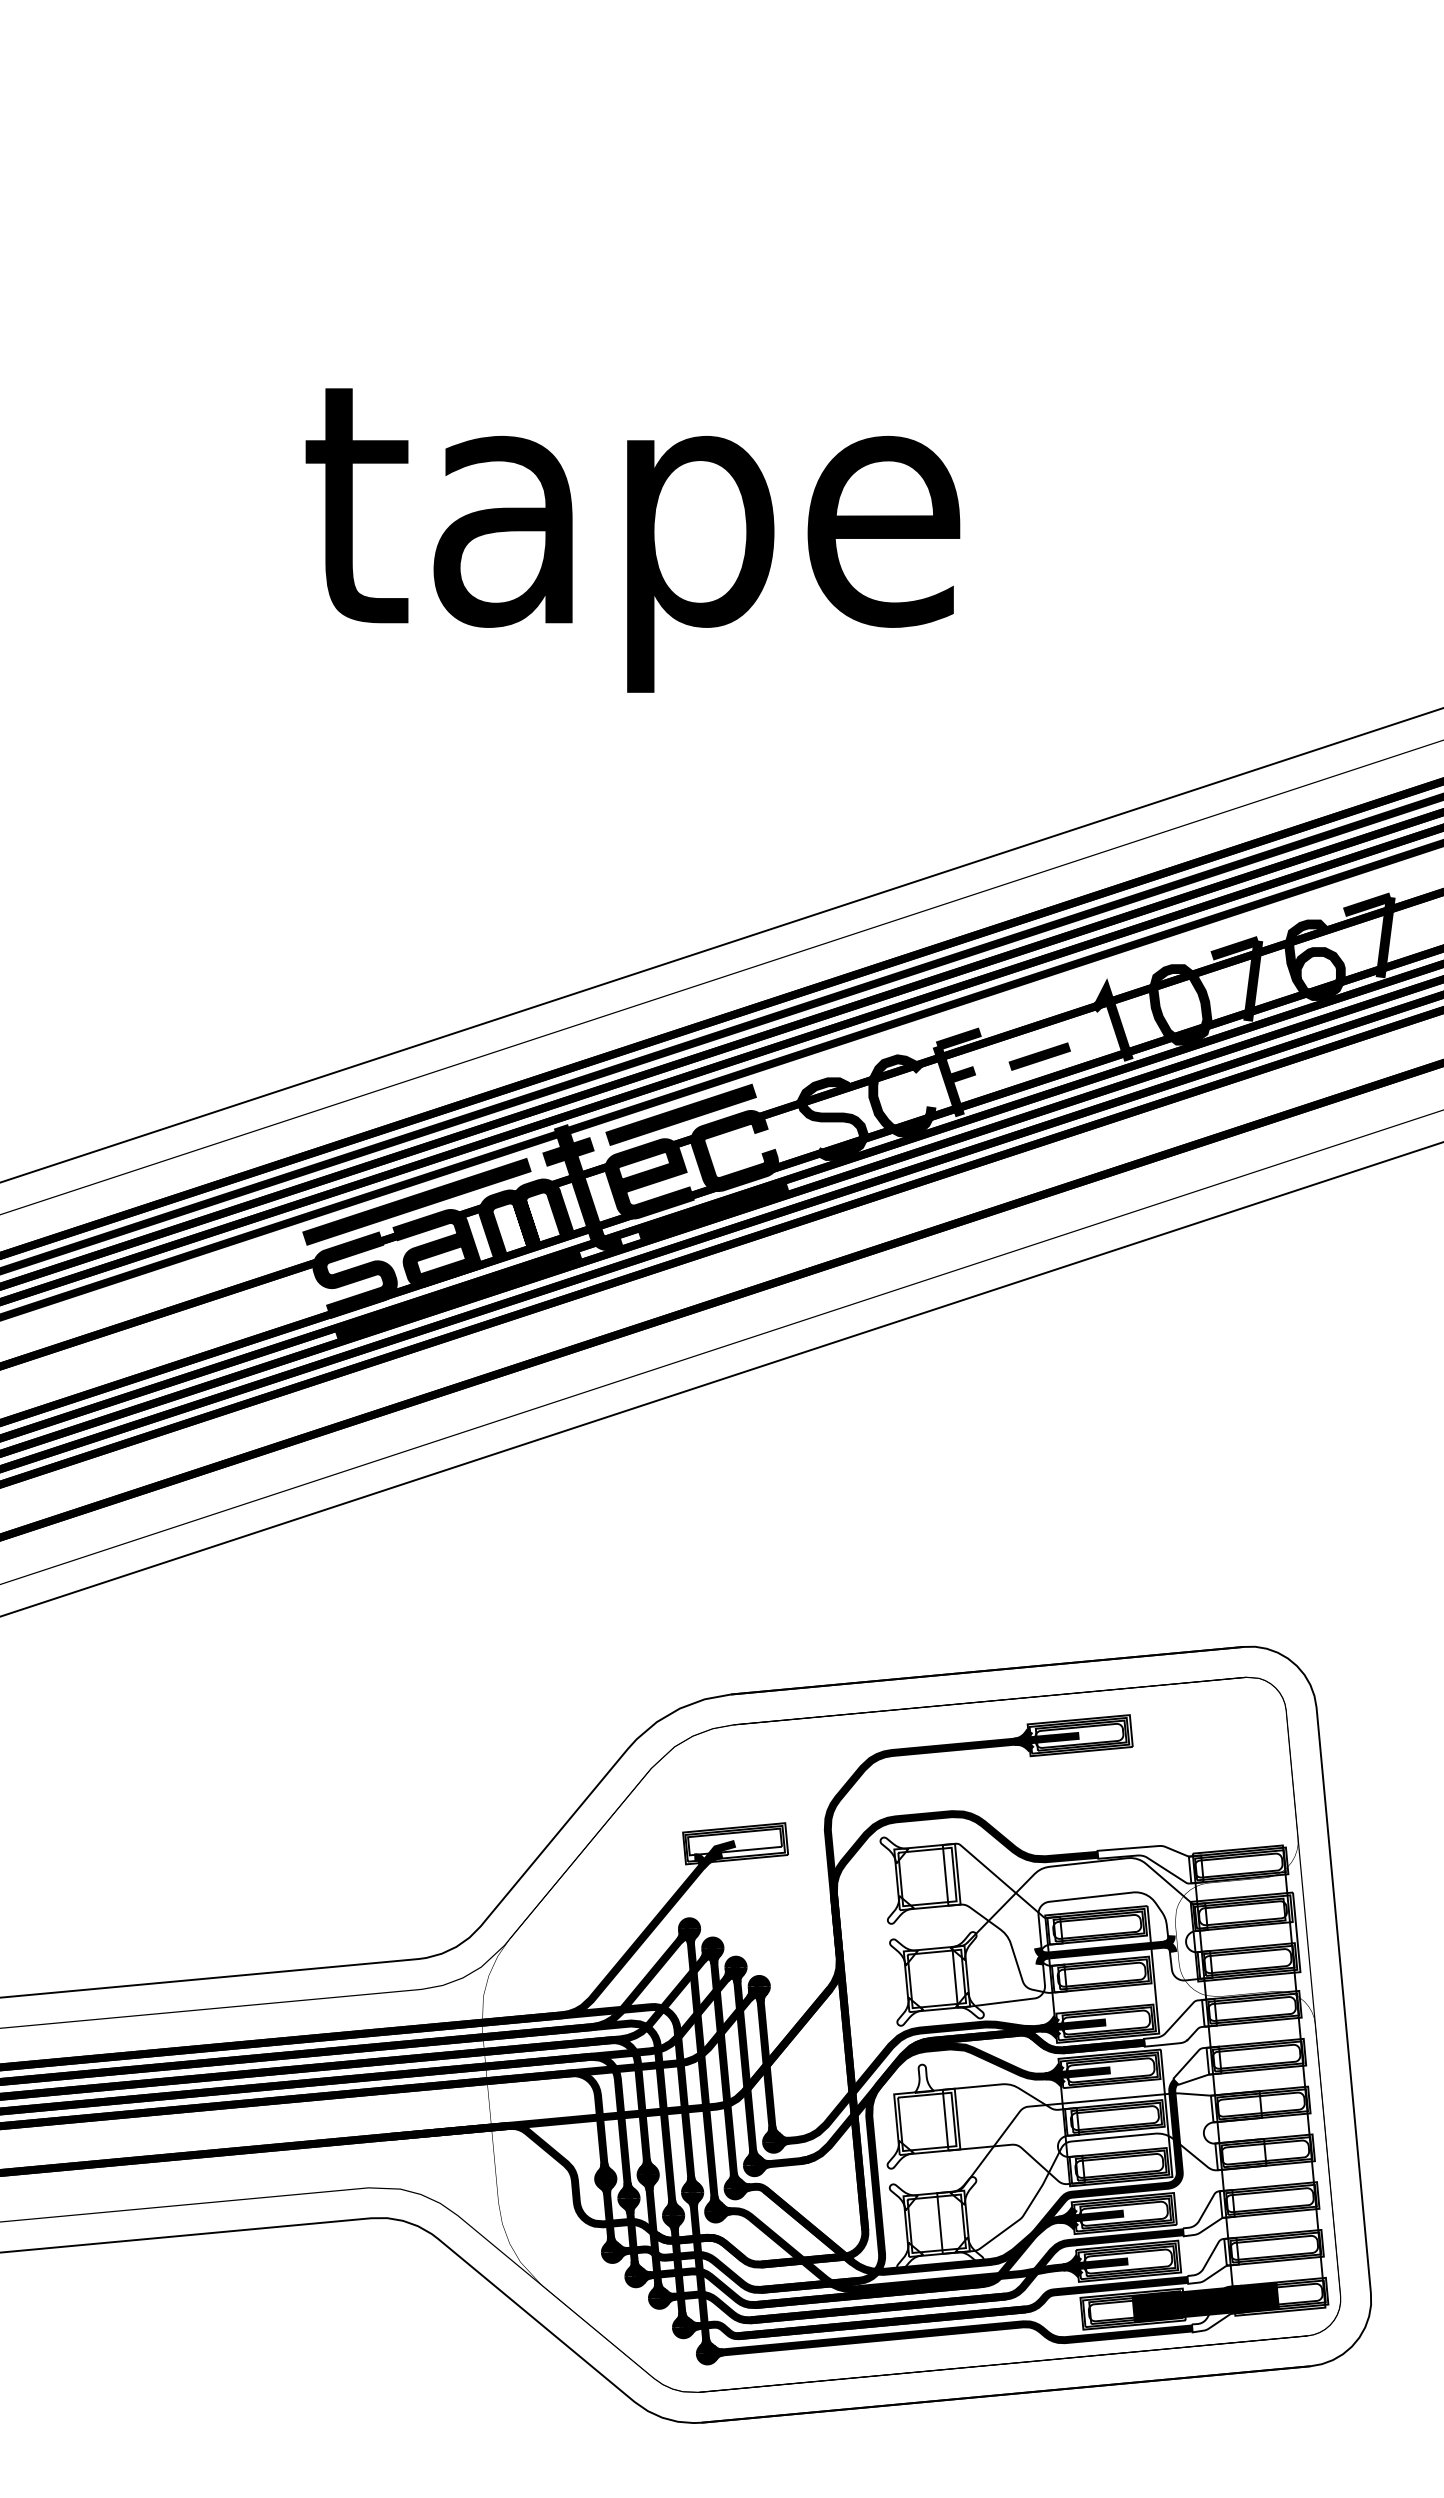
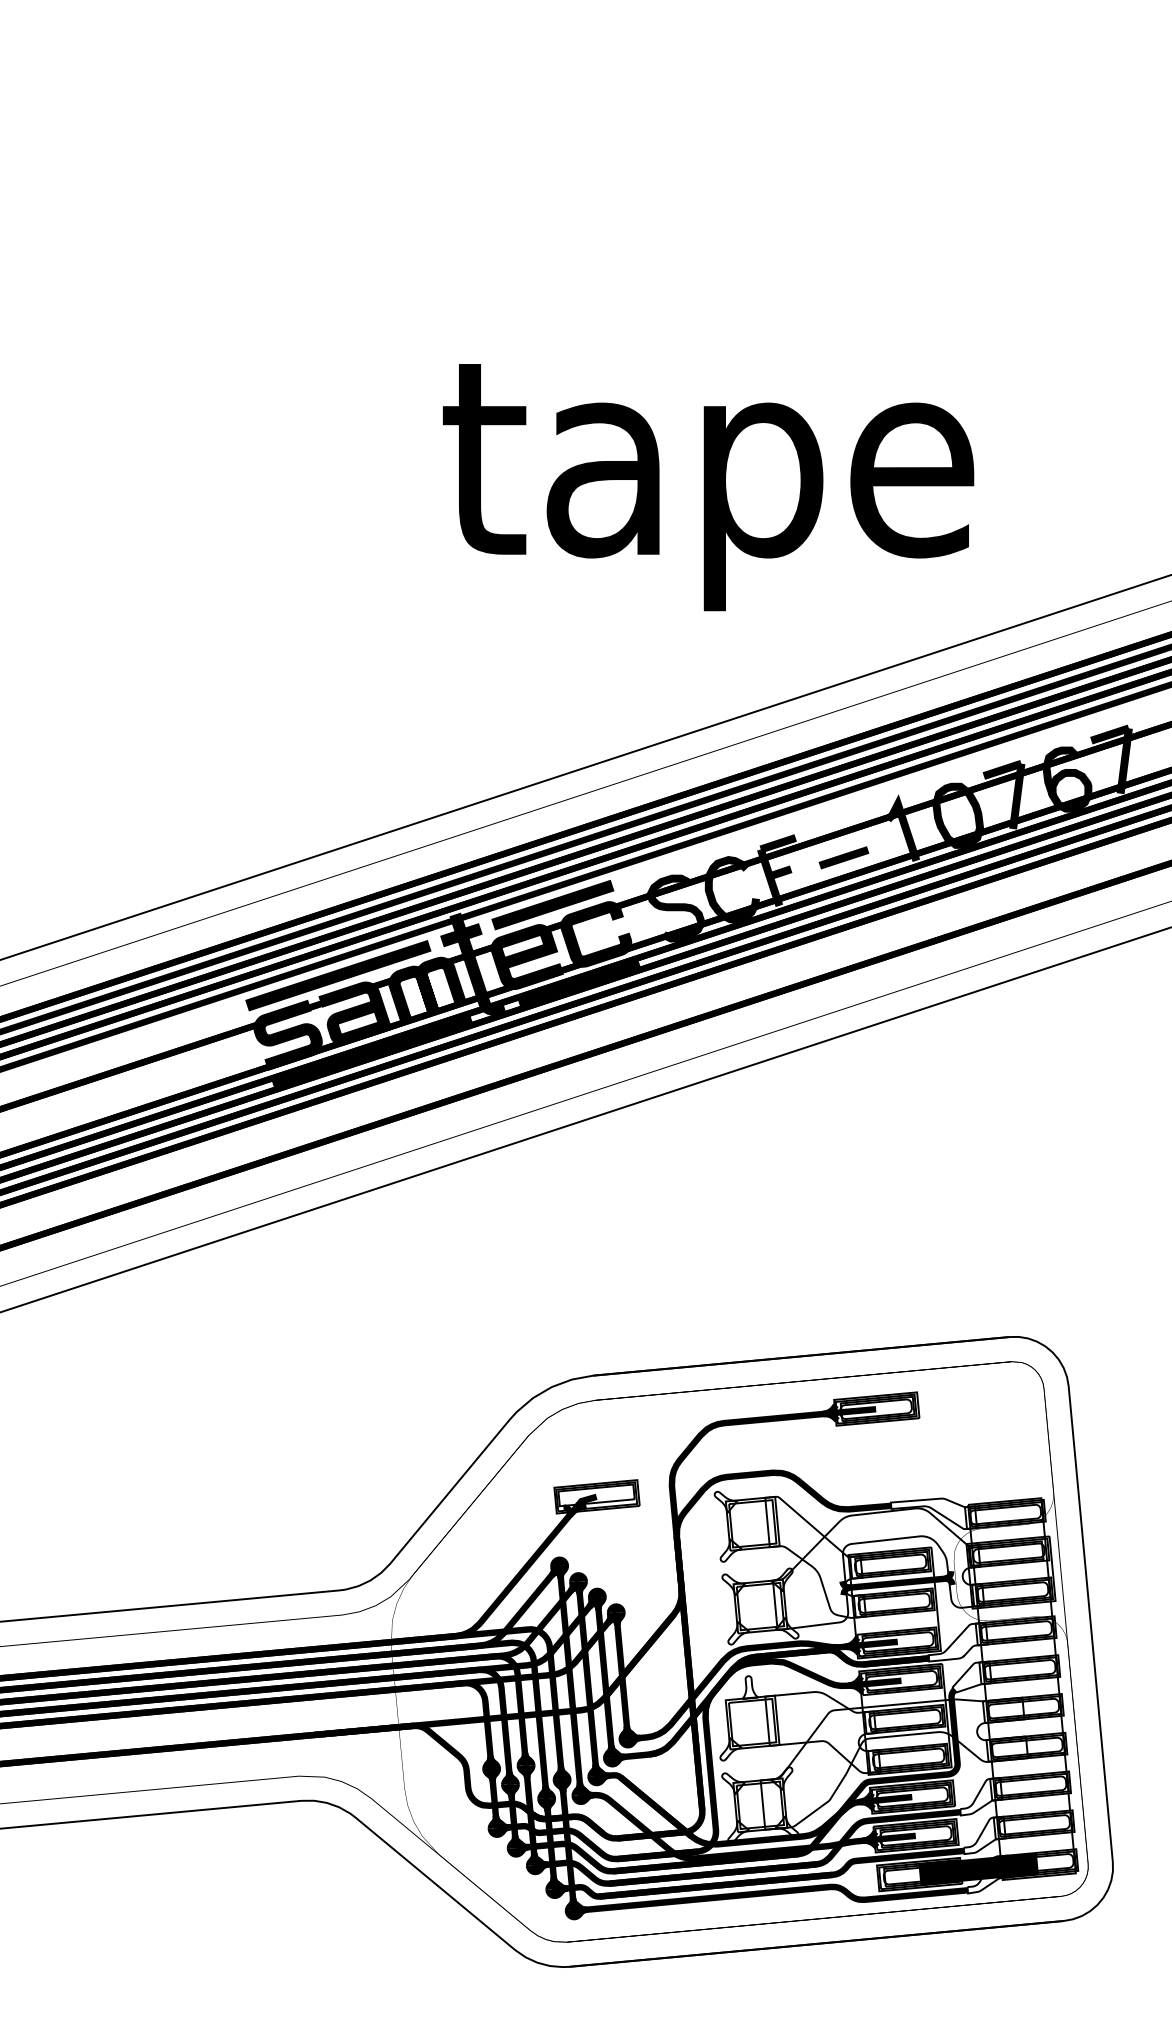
text: (632, 540) -> (708, 487), moved

